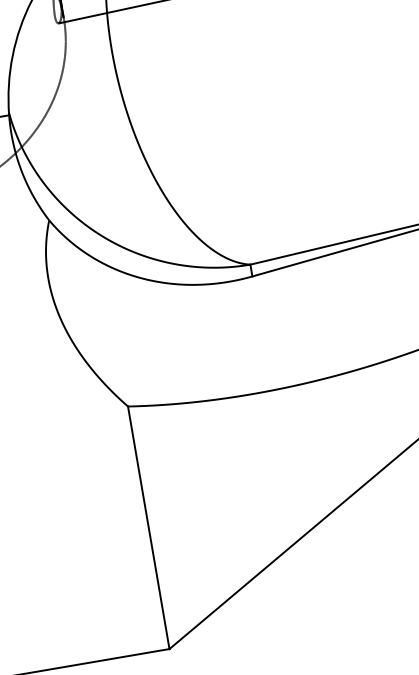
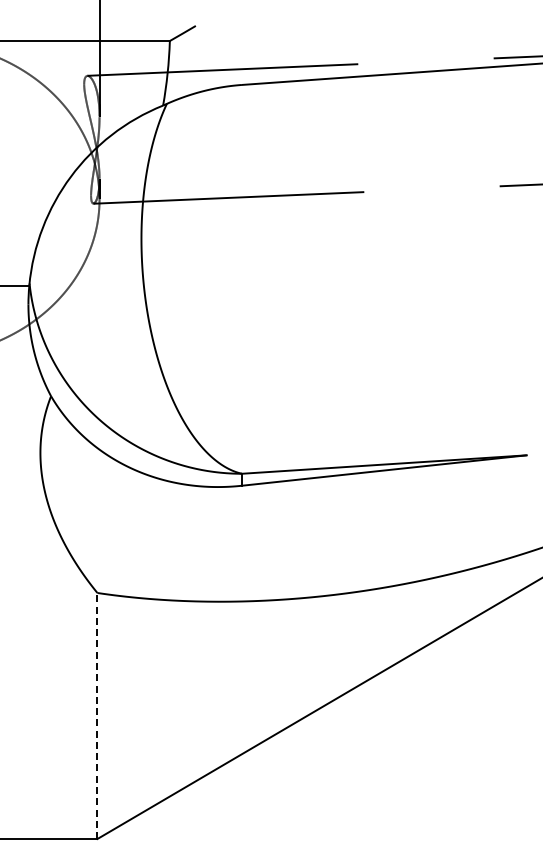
line: (148, 527) -> (97, 715), solid -> dashed

